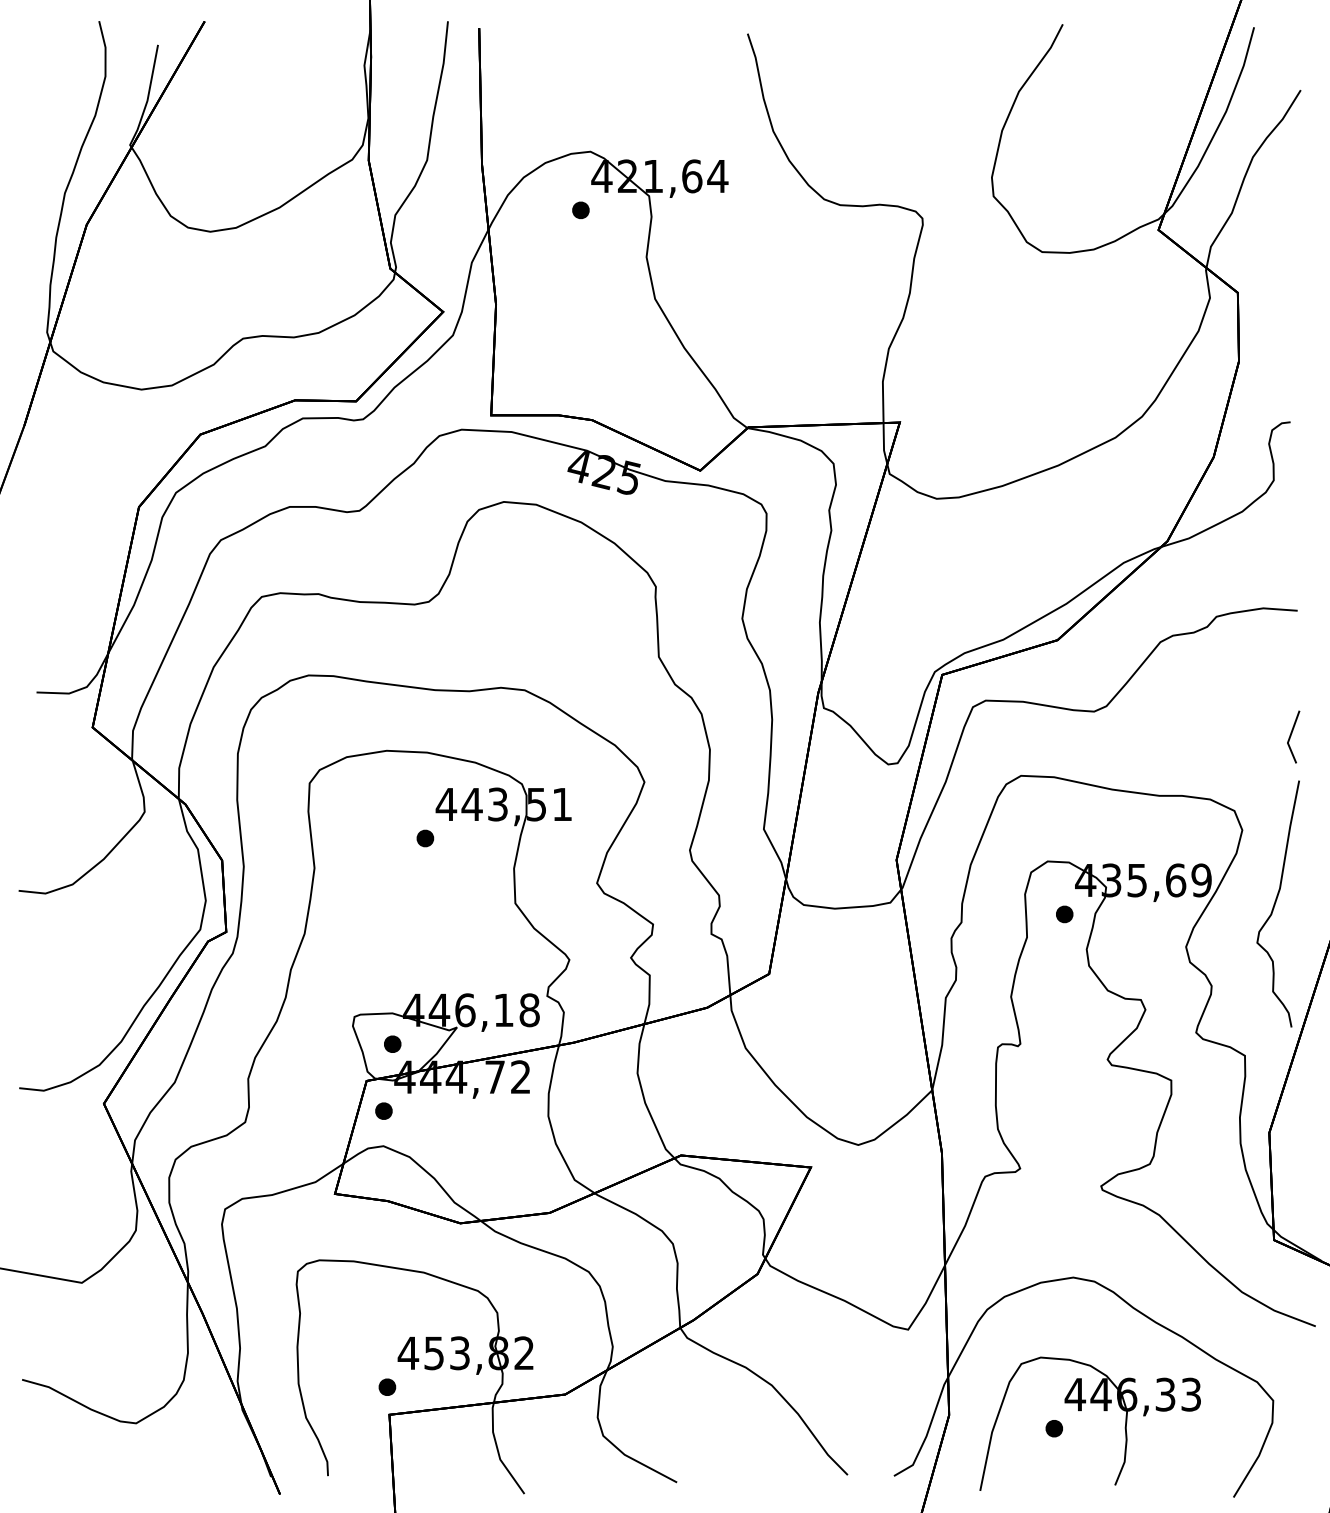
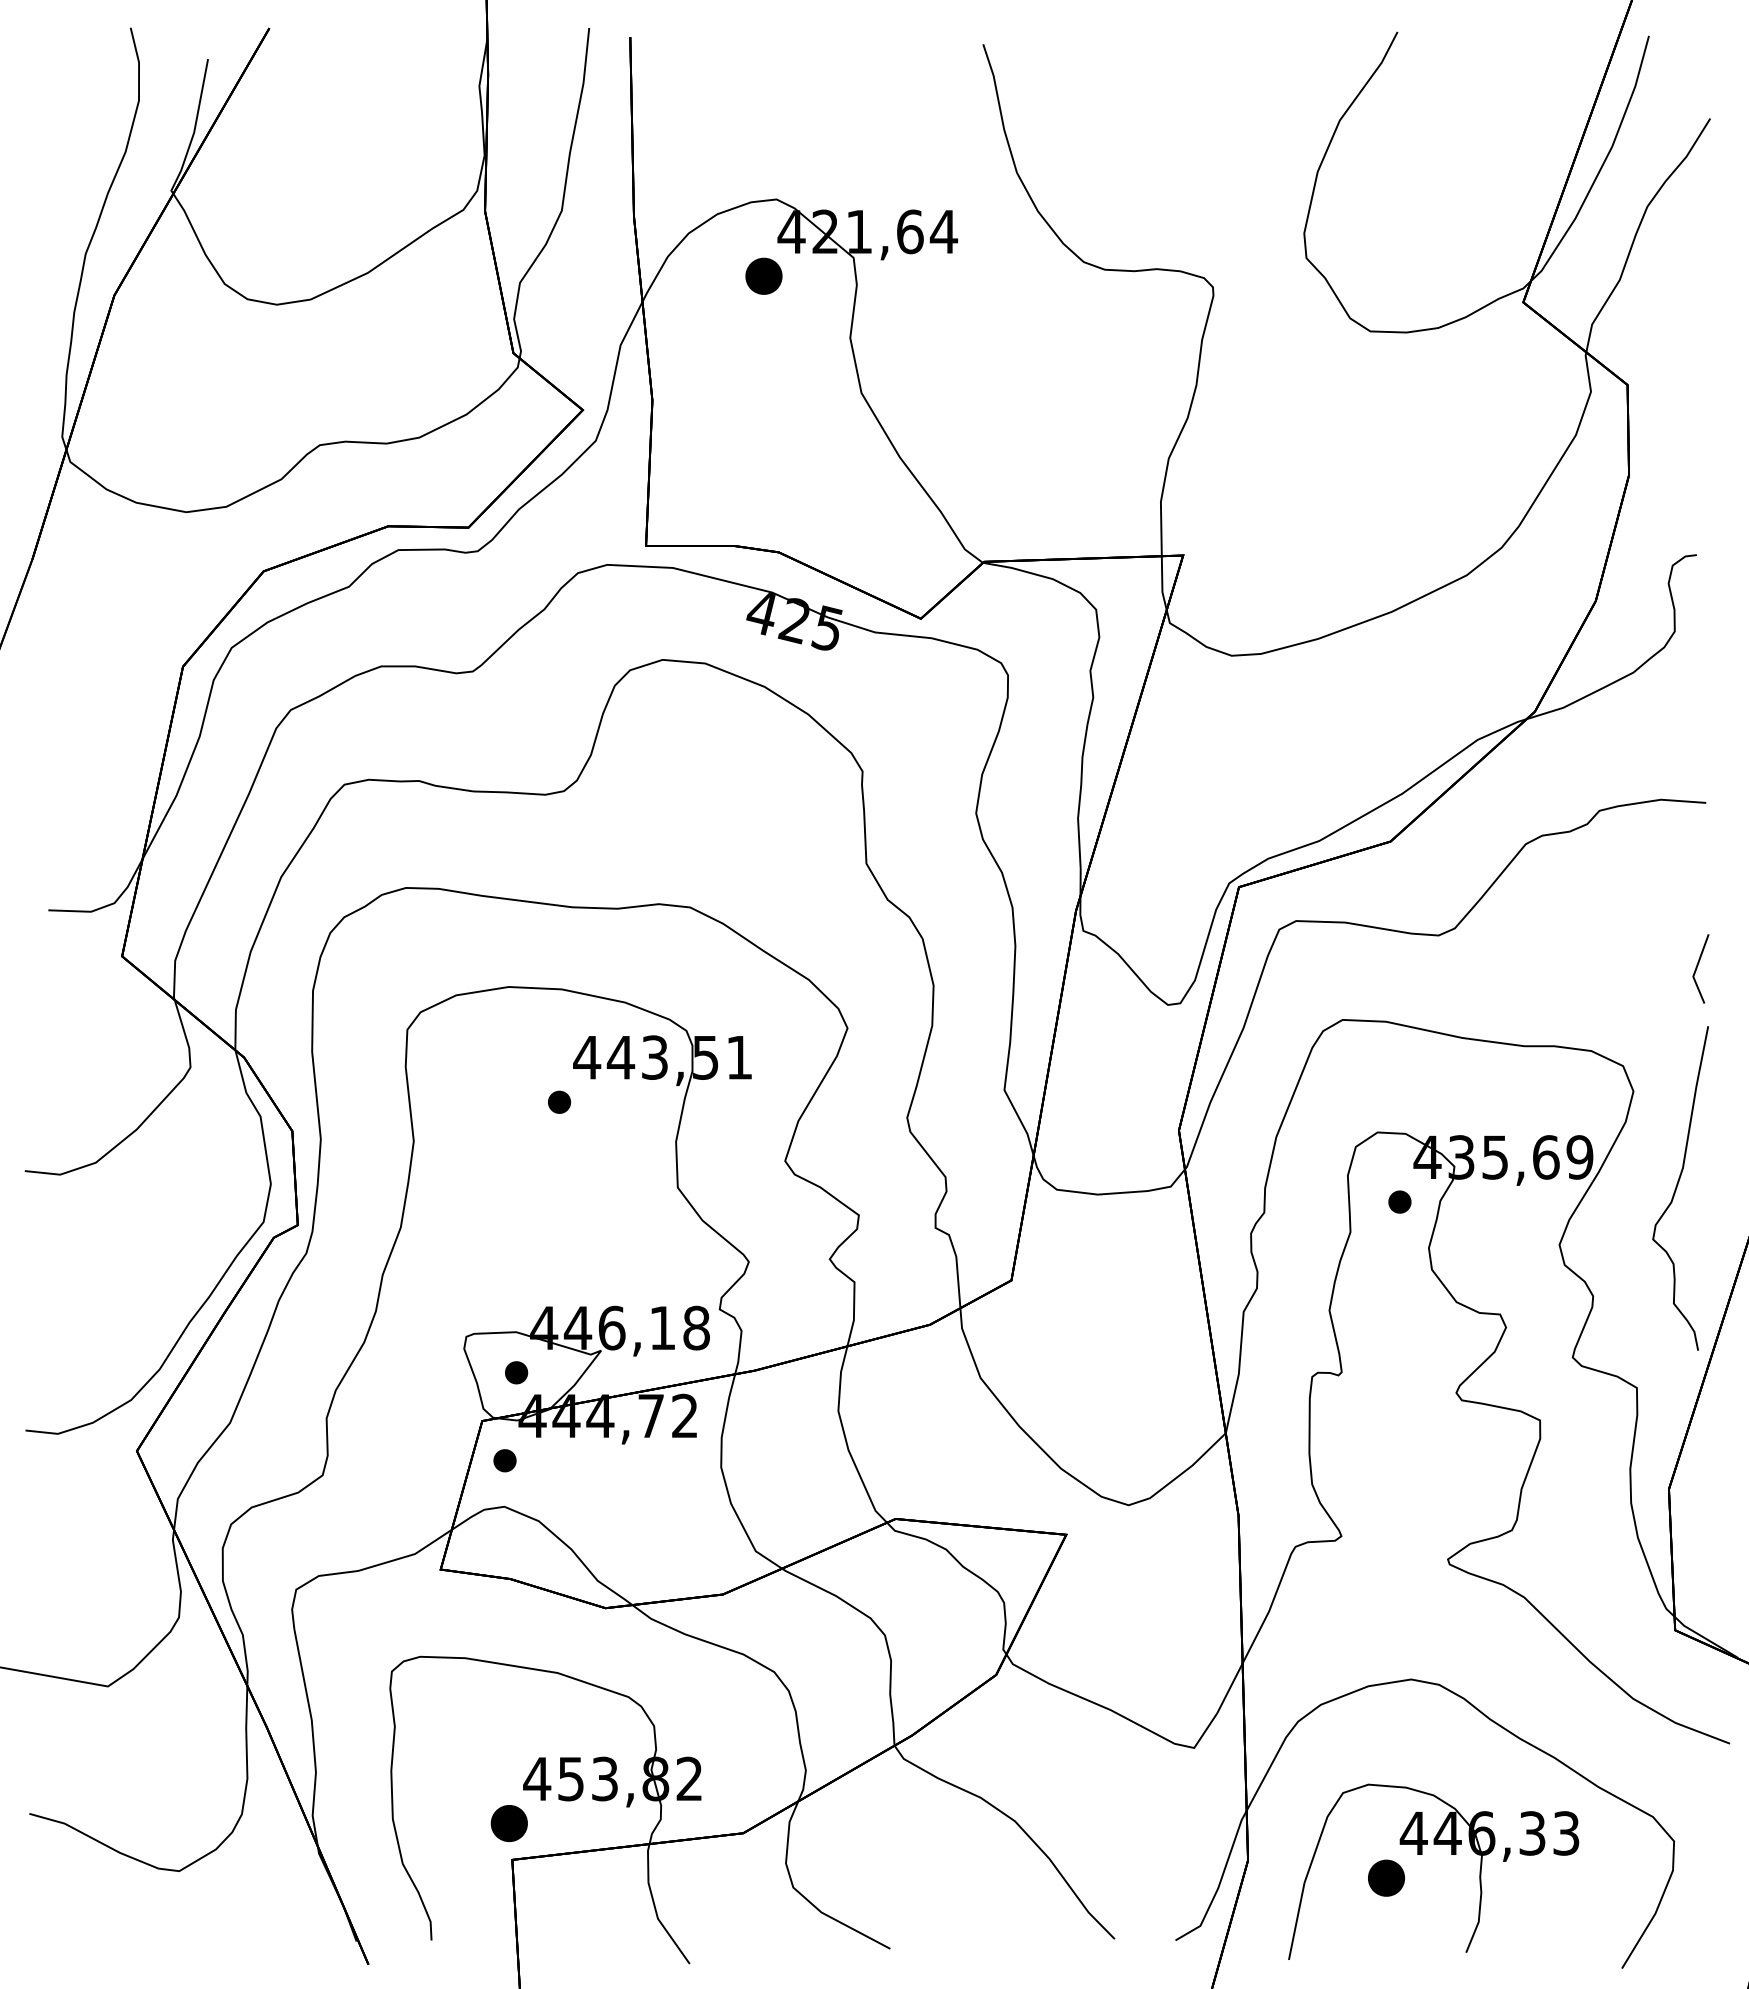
part: (580, 210) -> (763, 276), size x1.6
part: (387, 1387) -> (509, 1823), size x1.6
part: (1053, 1428) -> (1385, 1877), size x1.6

